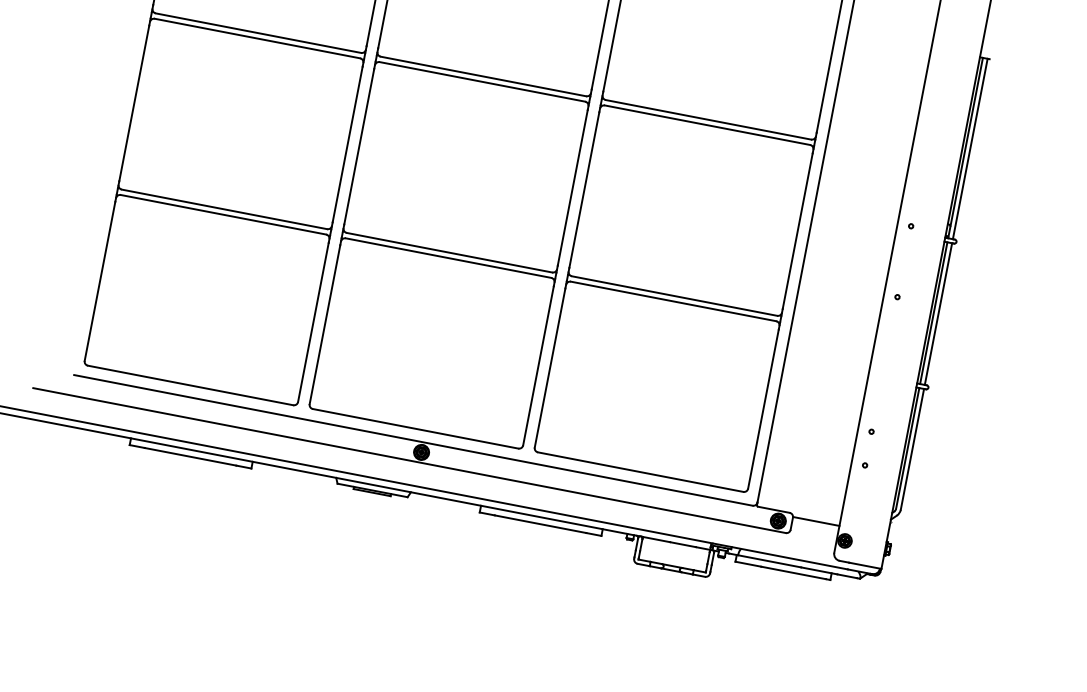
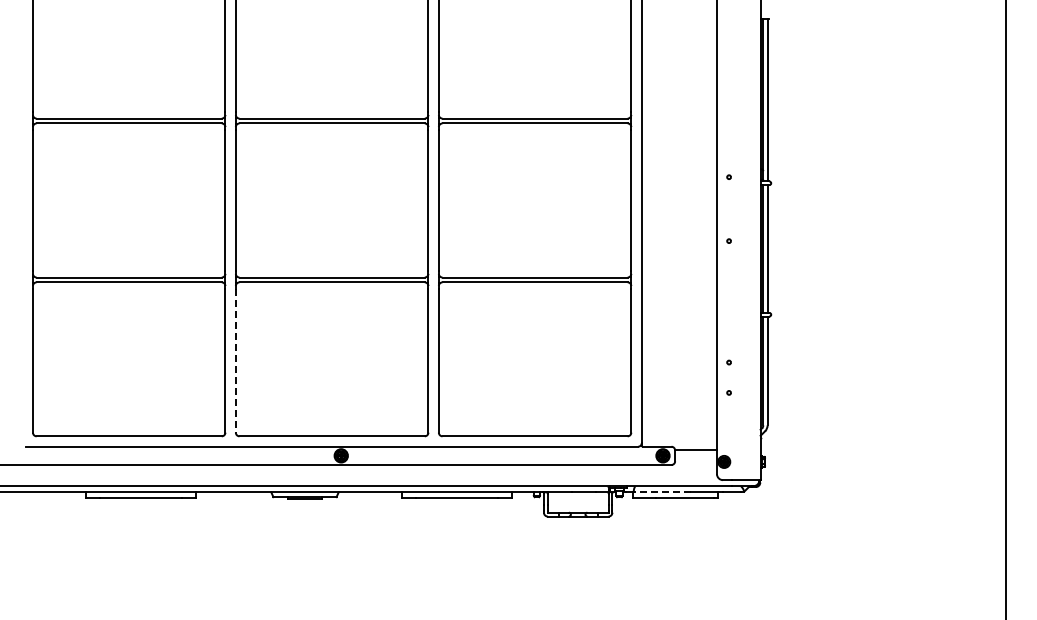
line: (324, 324) -> (235, 360), solid -> dashed
line: (768, 561) -> (661, 492), solid -> dashed

